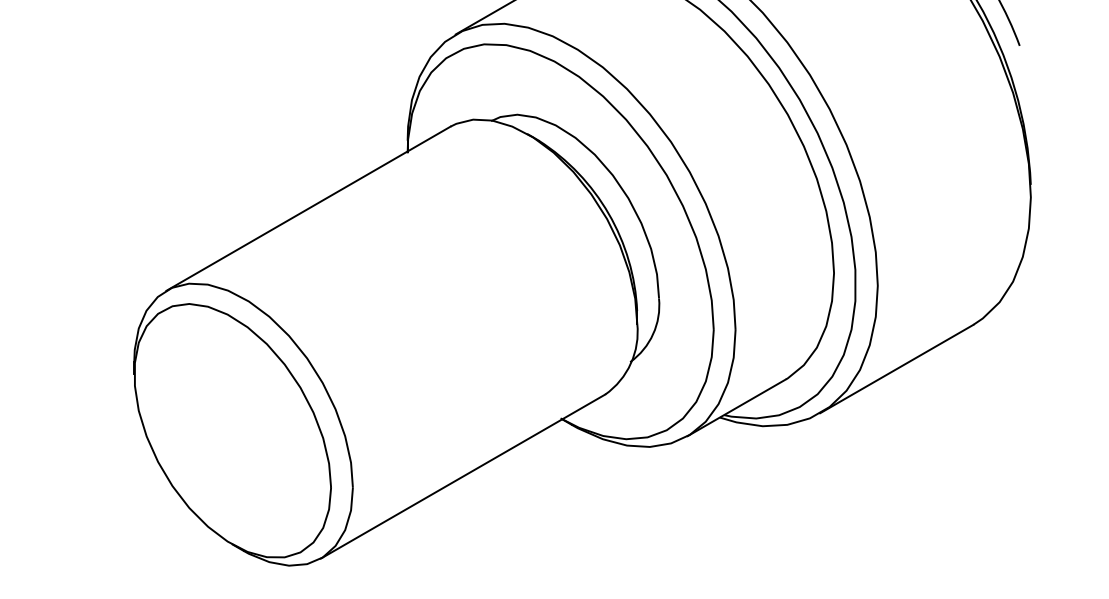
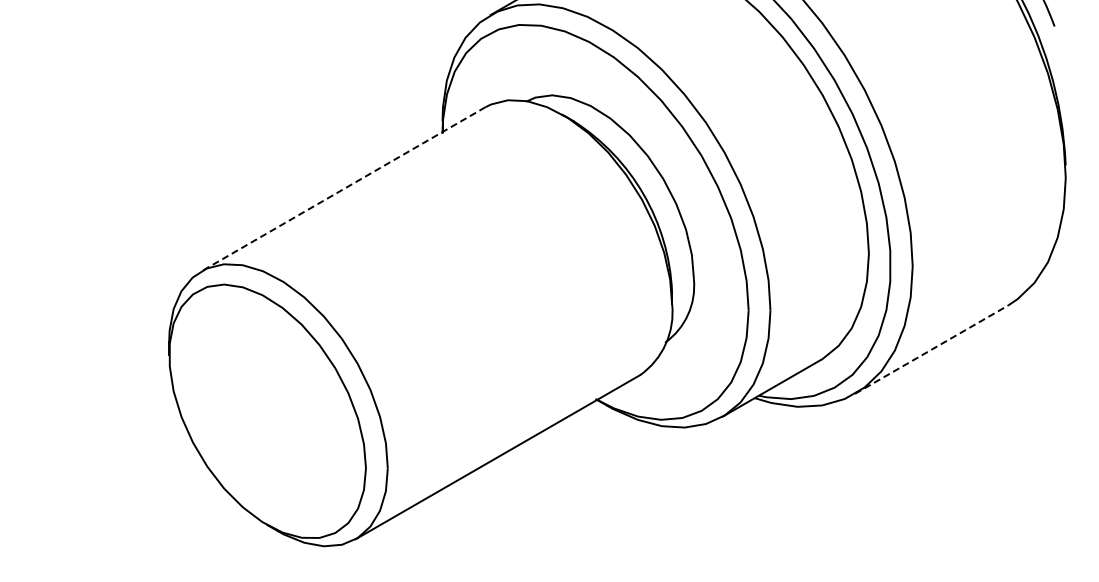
line: (308, 208) -> (343, 189), solid -> dashed
line: (897, 368) -> (932, 349), solid -> dashed

